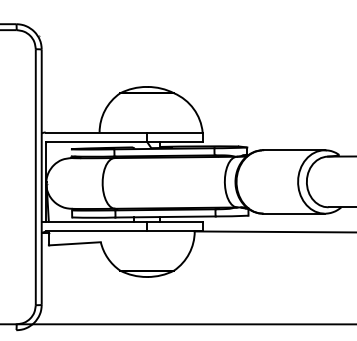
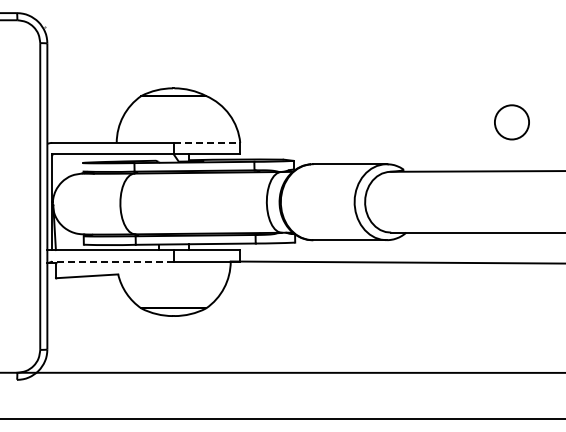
line: (175, 132) -> (207, 142), solid -> dashed
line: (96, 231) -> (112, 261), solid -> dashed

